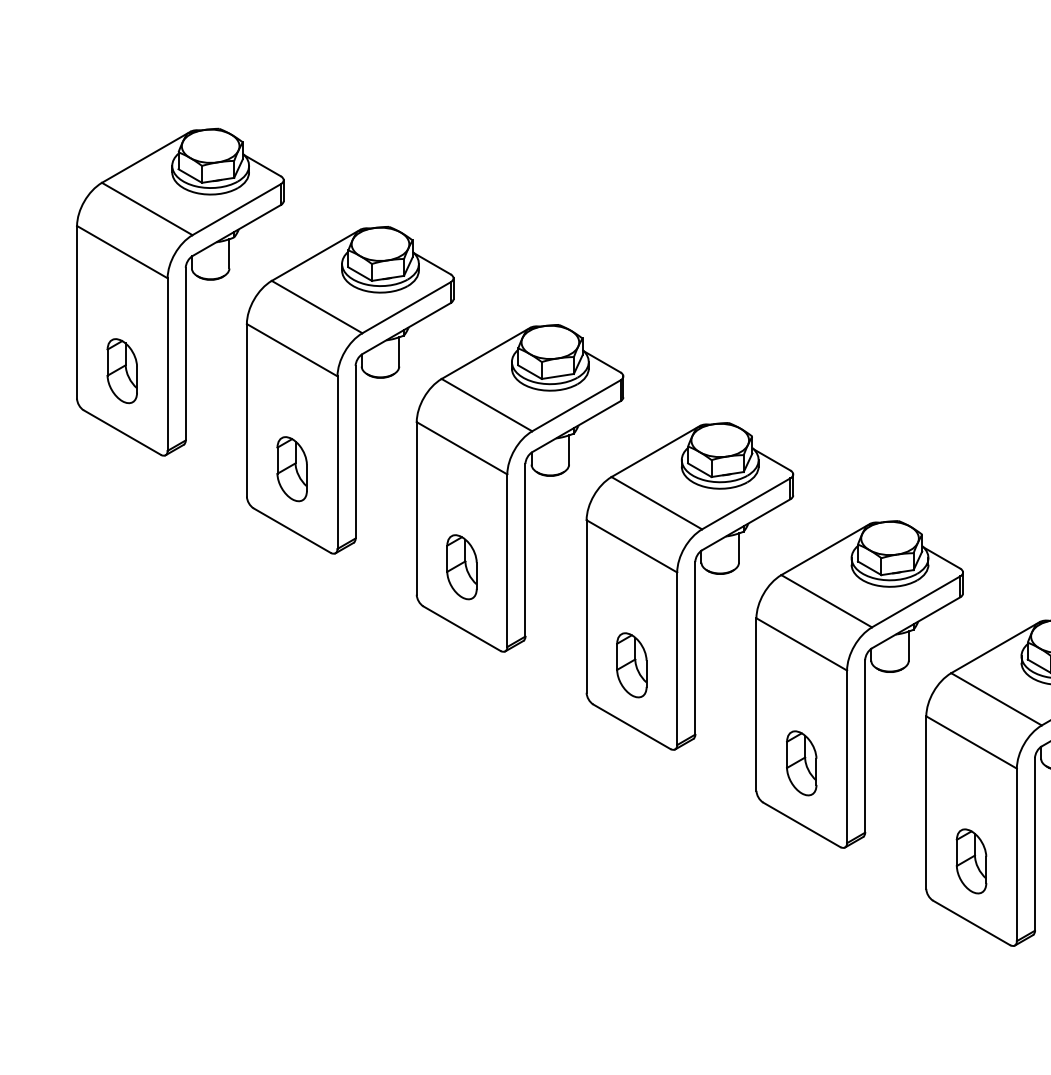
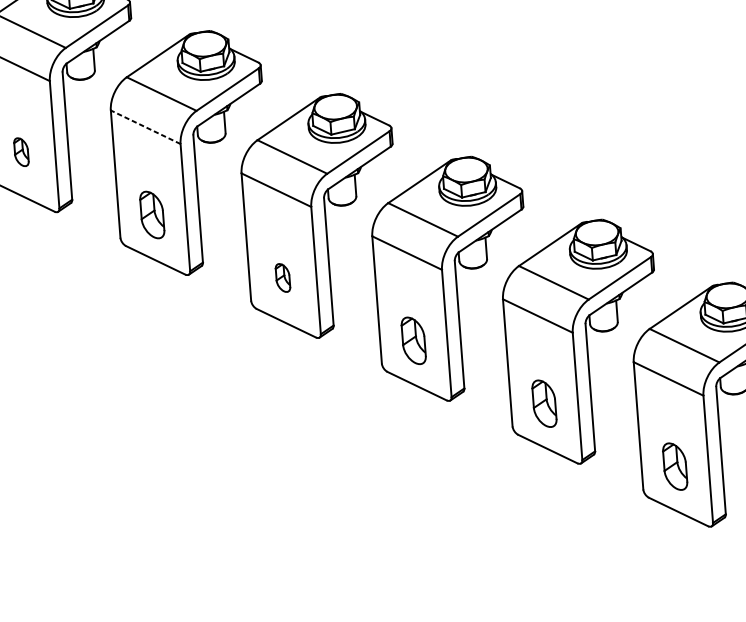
line: (291, 349) -> (145, 126), solid -> dashed
part: (121, 371) -> (20, 152), size x0.6
part: (461, 567) -> (282, 278), size x0.6

